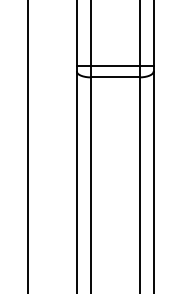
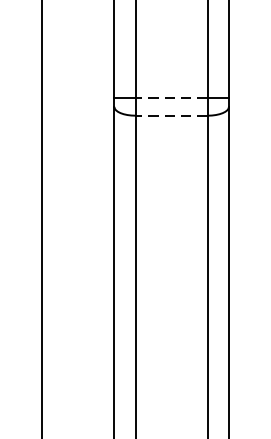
line: (114, 65) -> (170, 97), solid -> dashed
line: (114, 77) -> (170, 115), solid -> dashed

